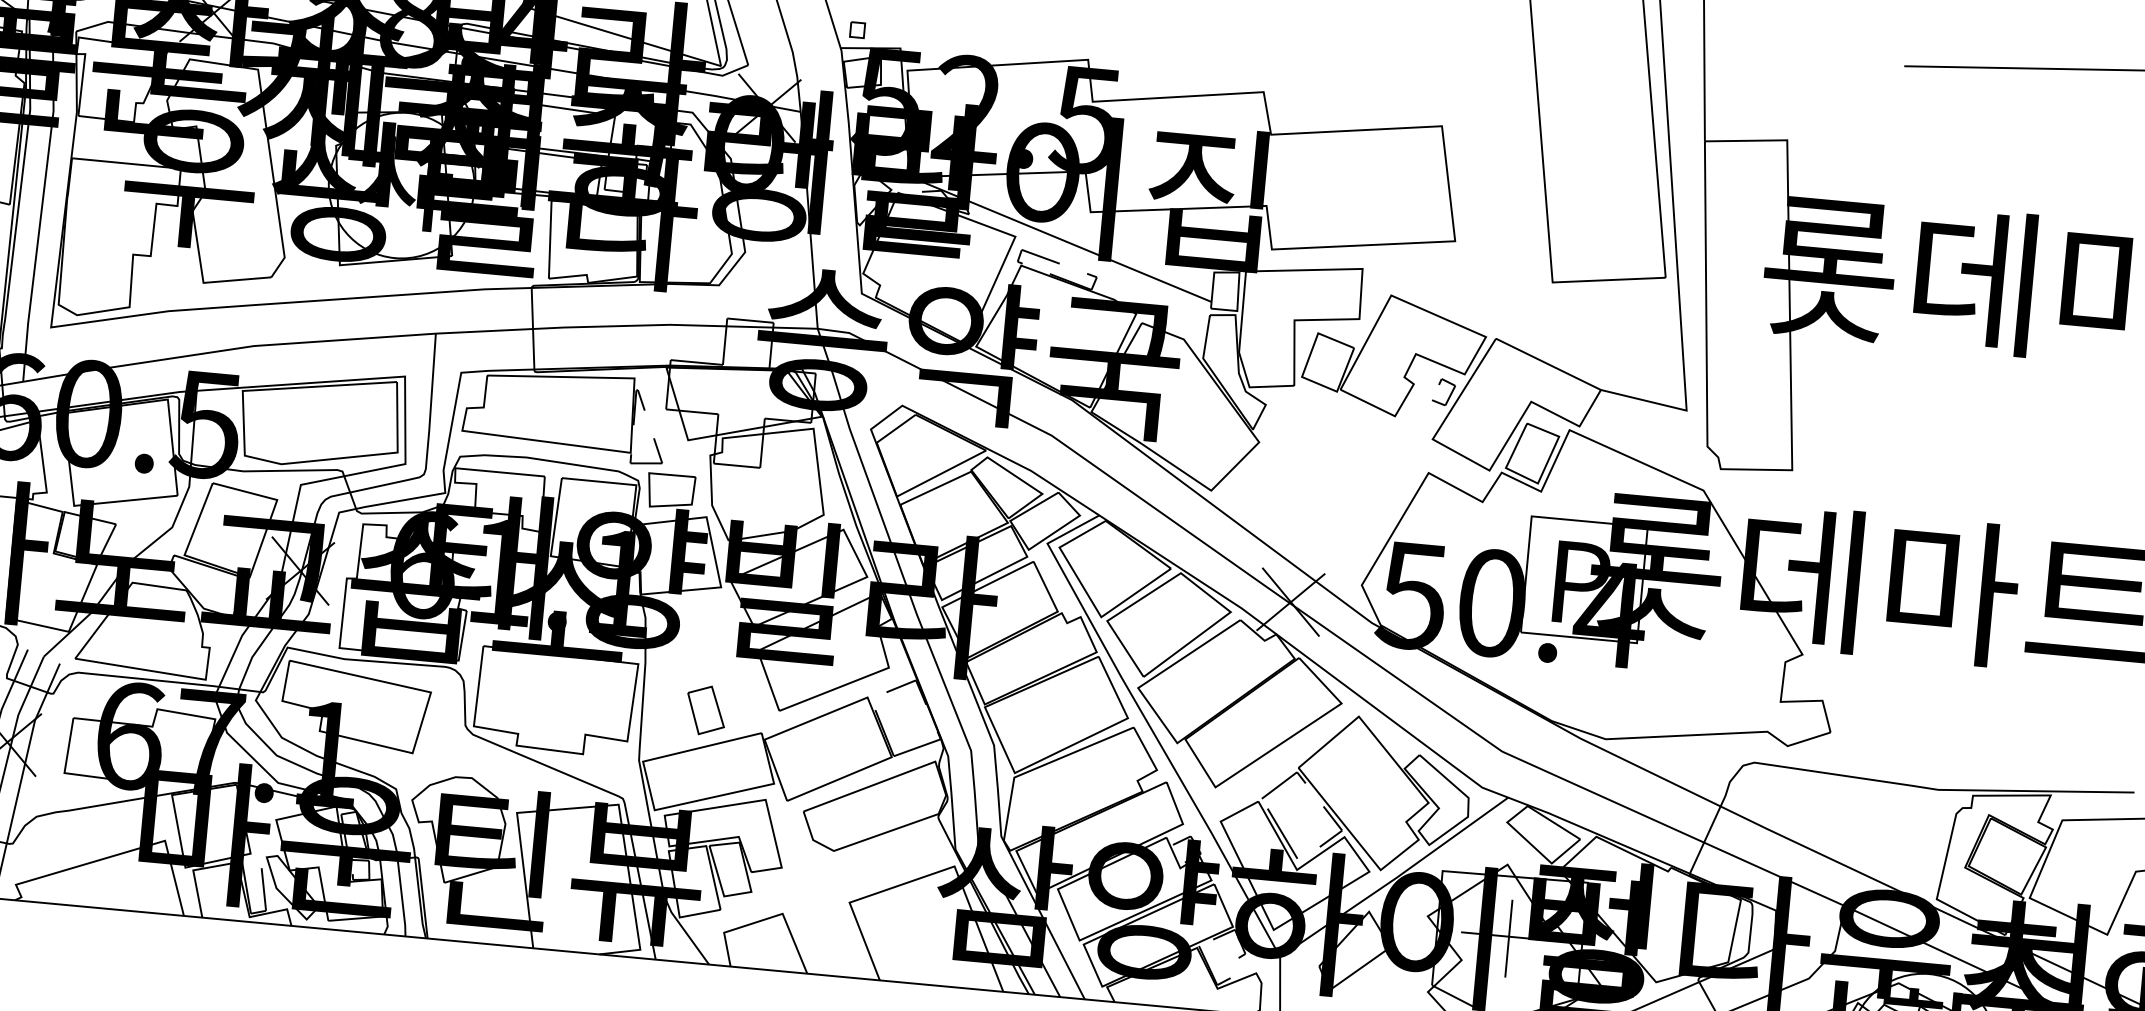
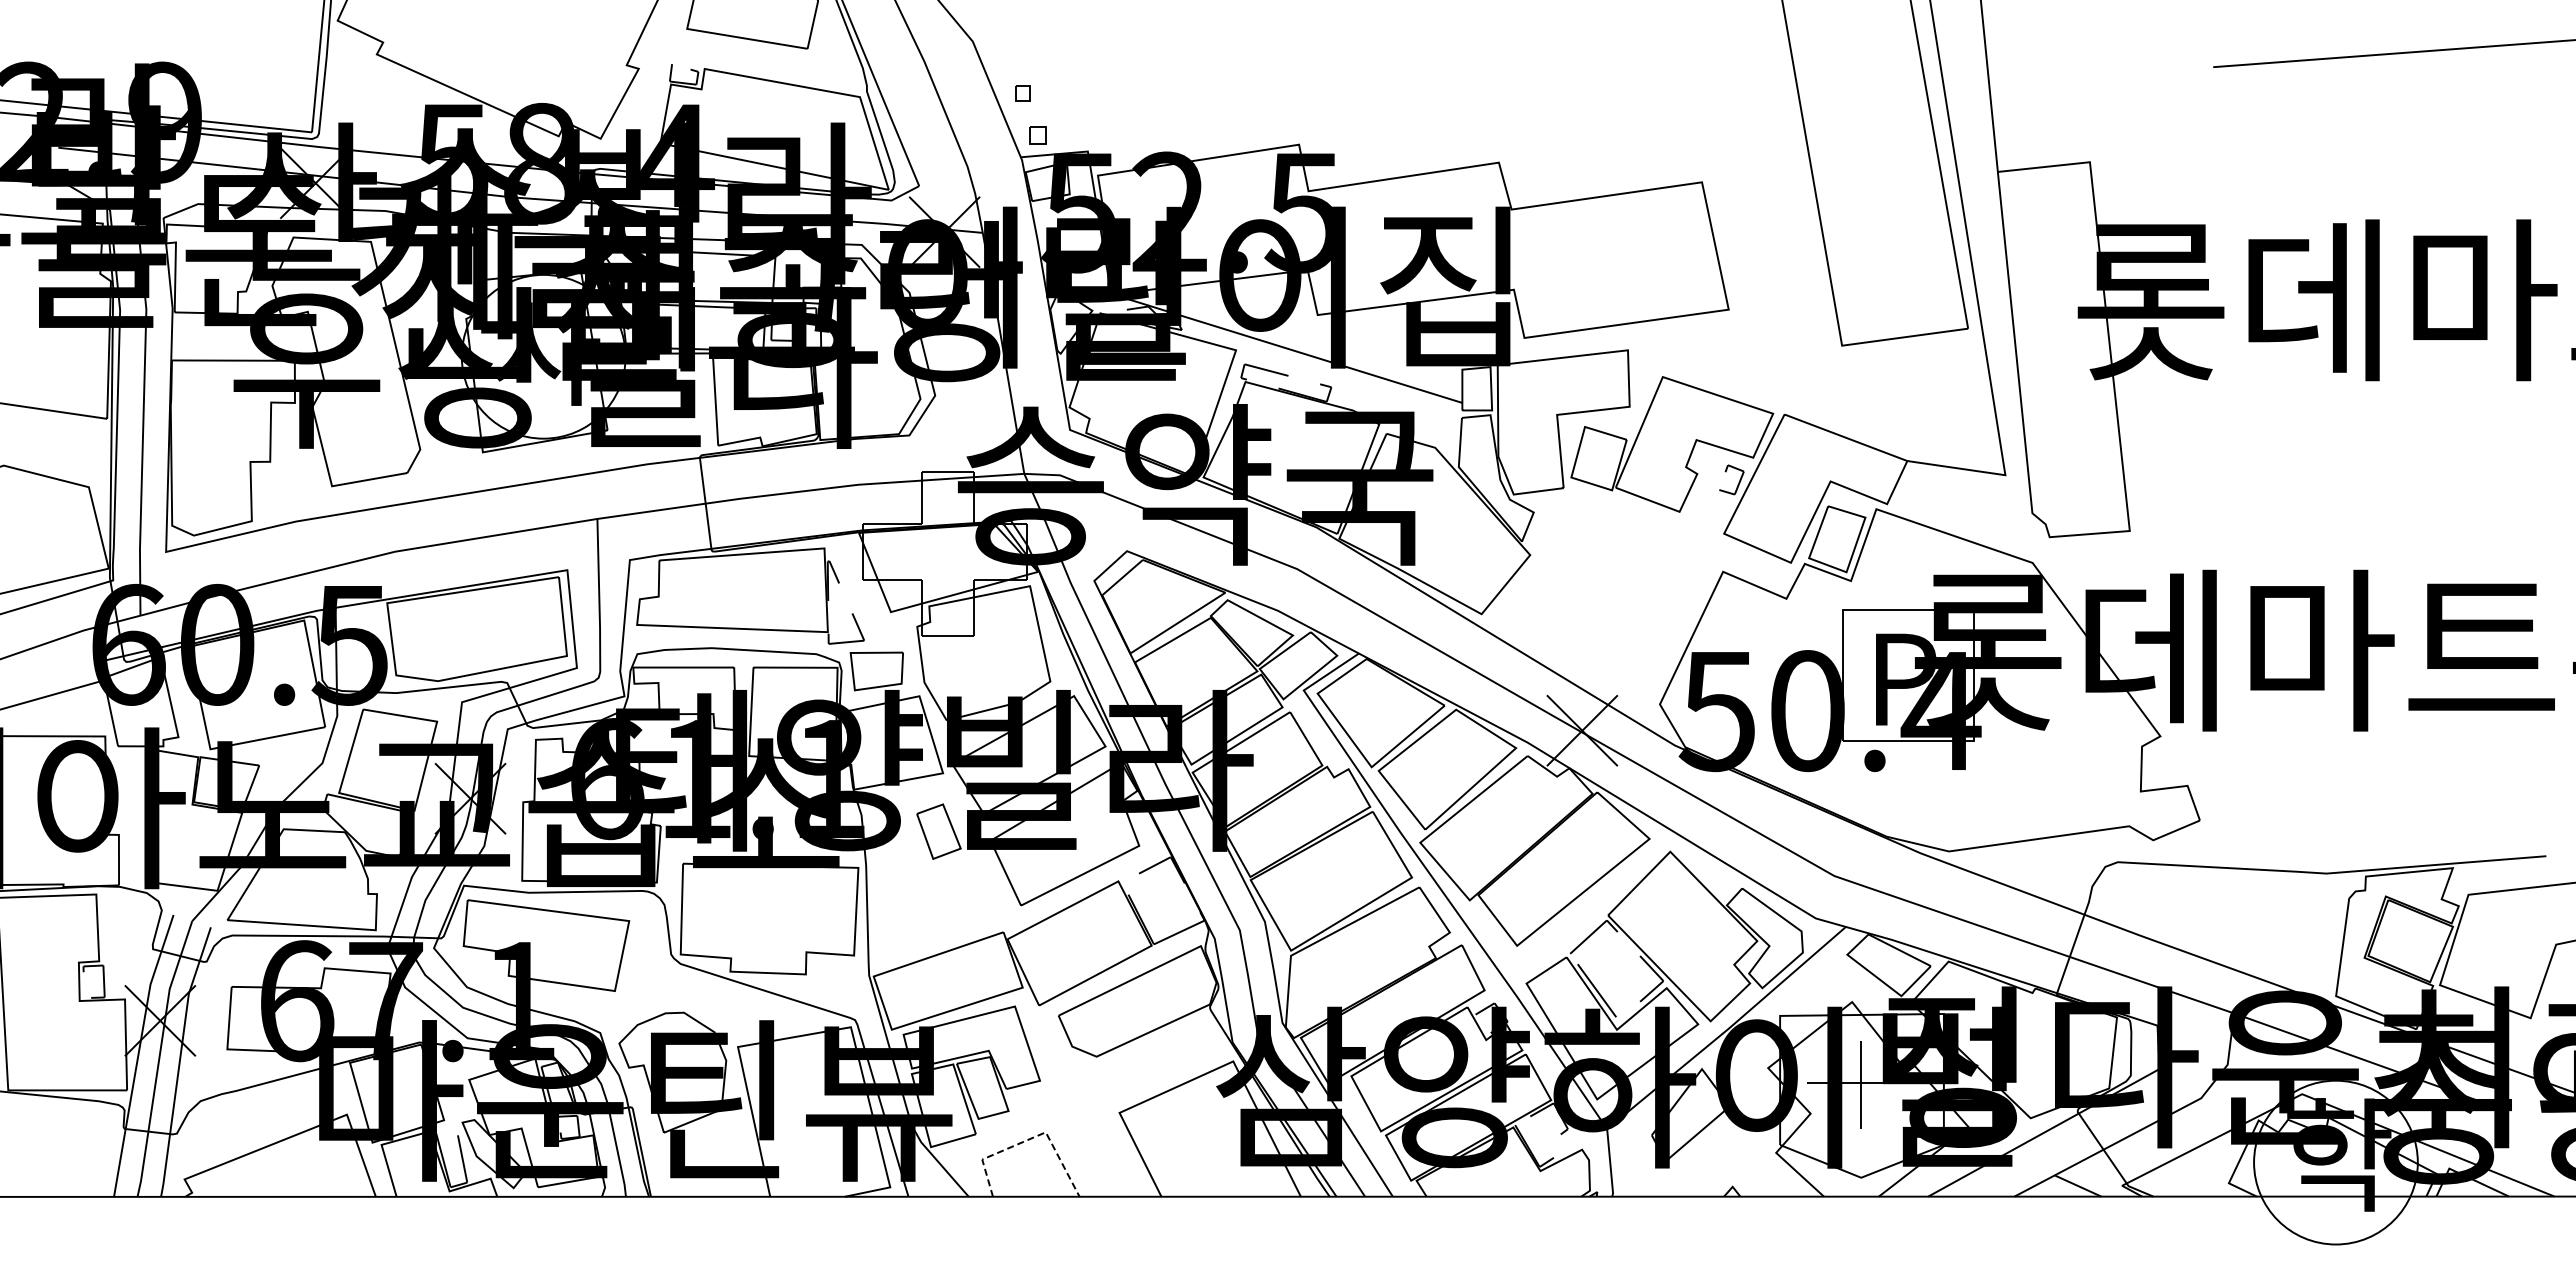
part: (705, 710) -> (938, 831), moved
line: (767, 918) -> (1029, 1139), solid -> dashed

